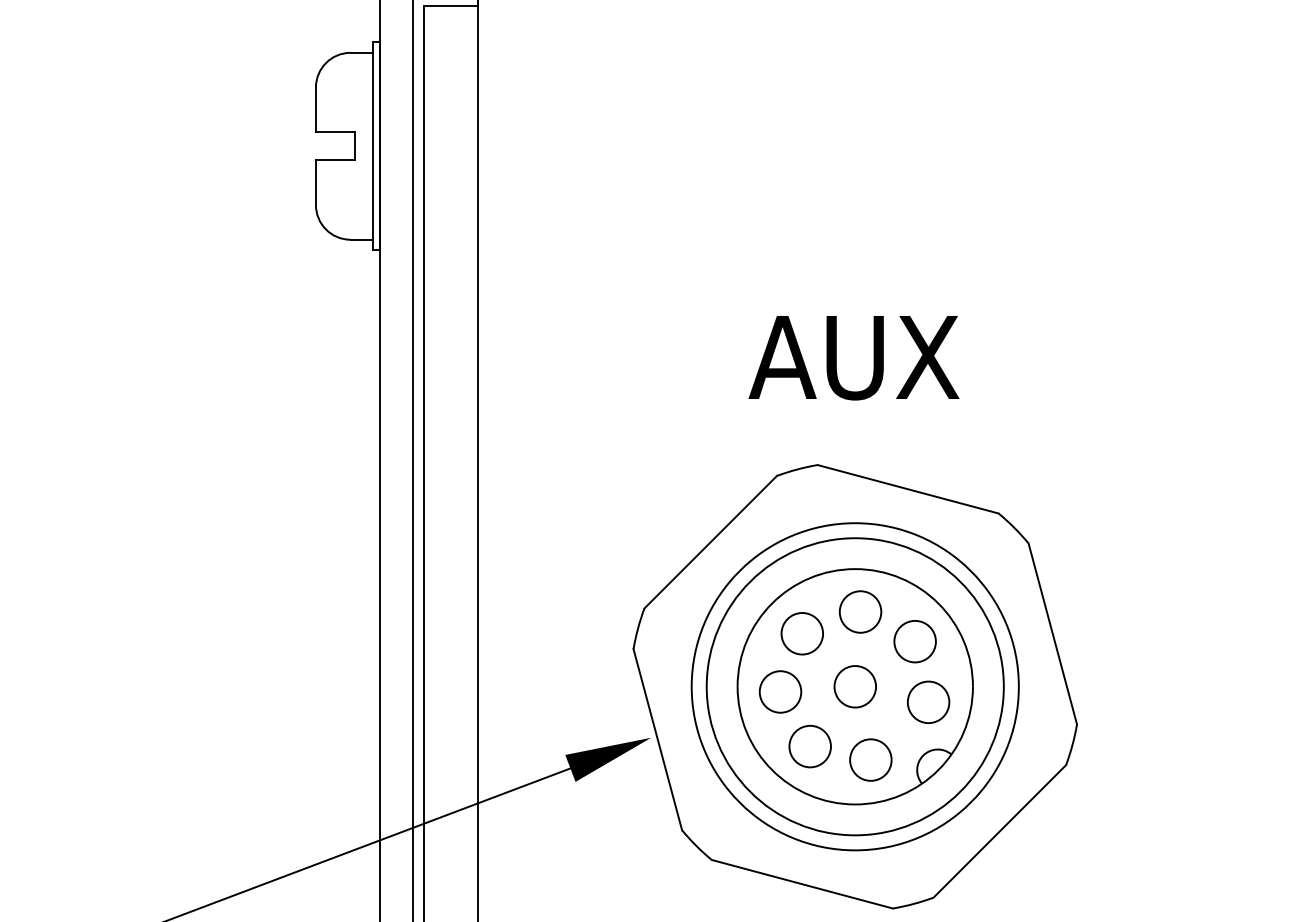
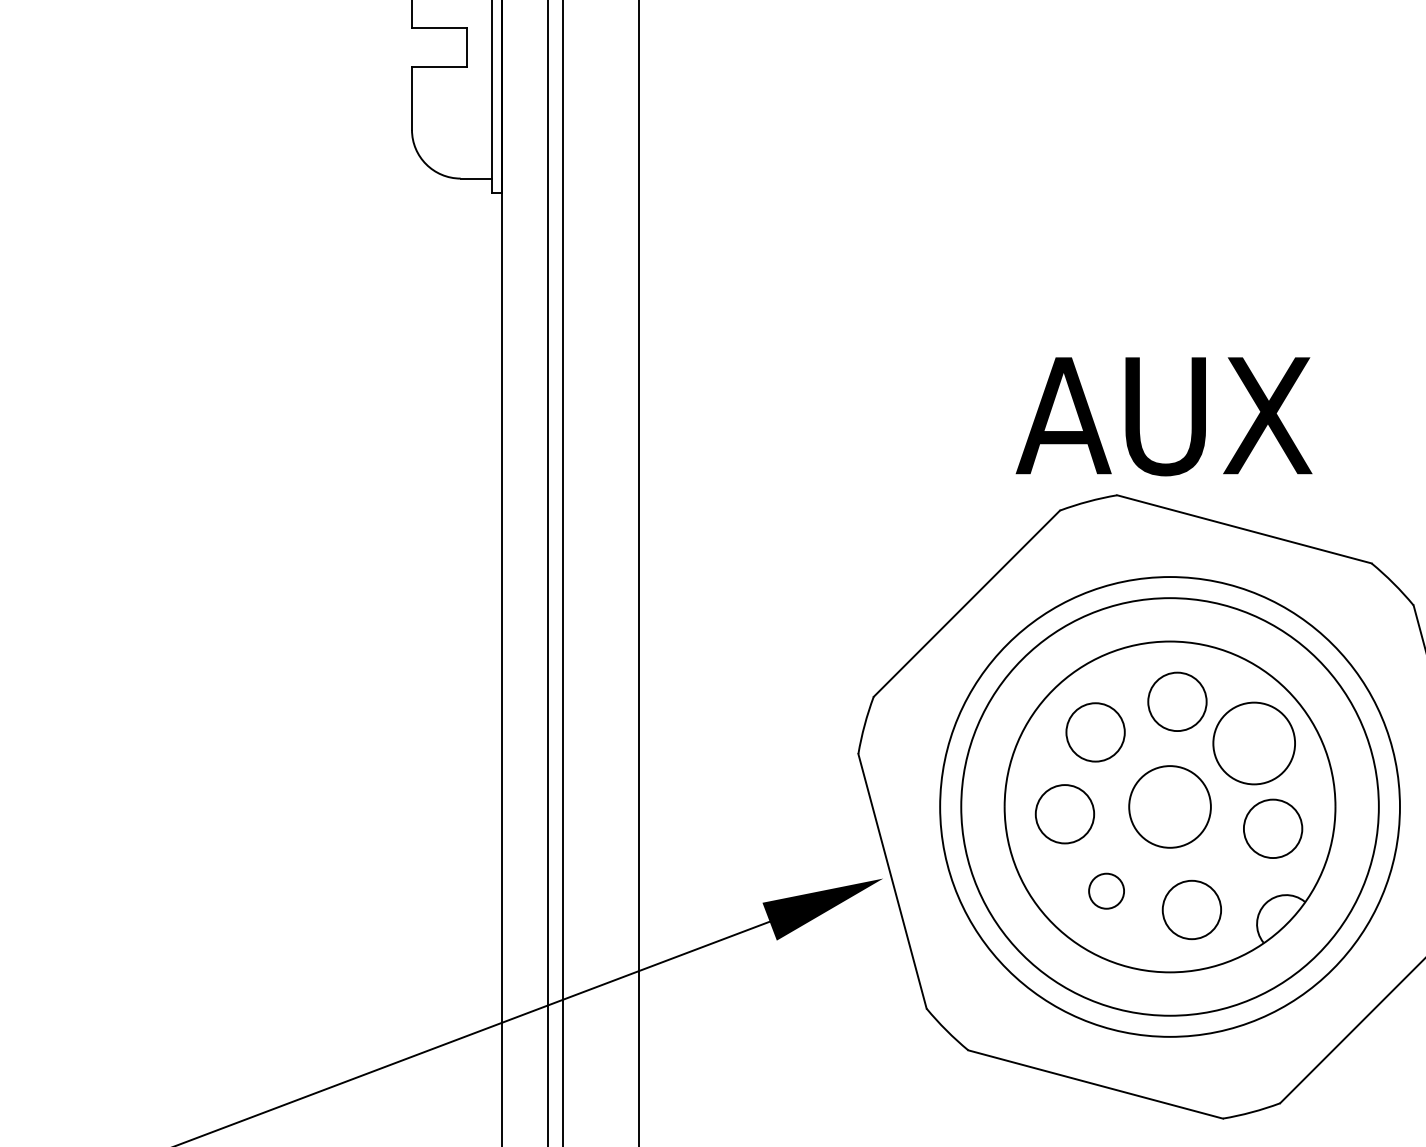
text: (853, 358) -> (1163, 417), moved
circle: (914, 641) -> (1253, 743), size x1.4
circle: (855, 686) -> (1170, 806), size x1.4
circle: (809, 746) -> (1105, 890), size x0.6

